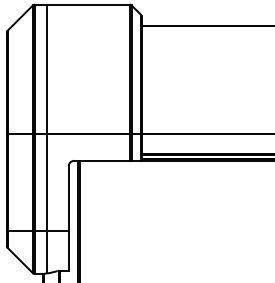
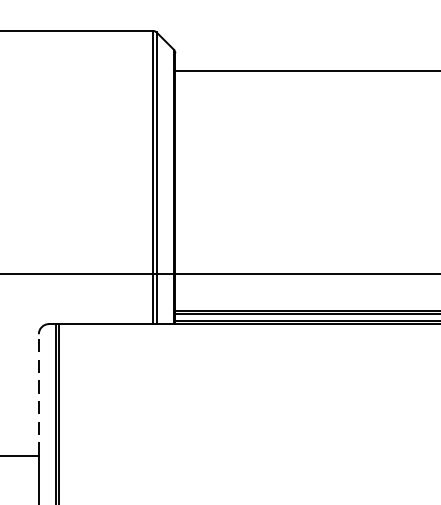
line: (68, 198) -> (38, 394), solid -> dashed

